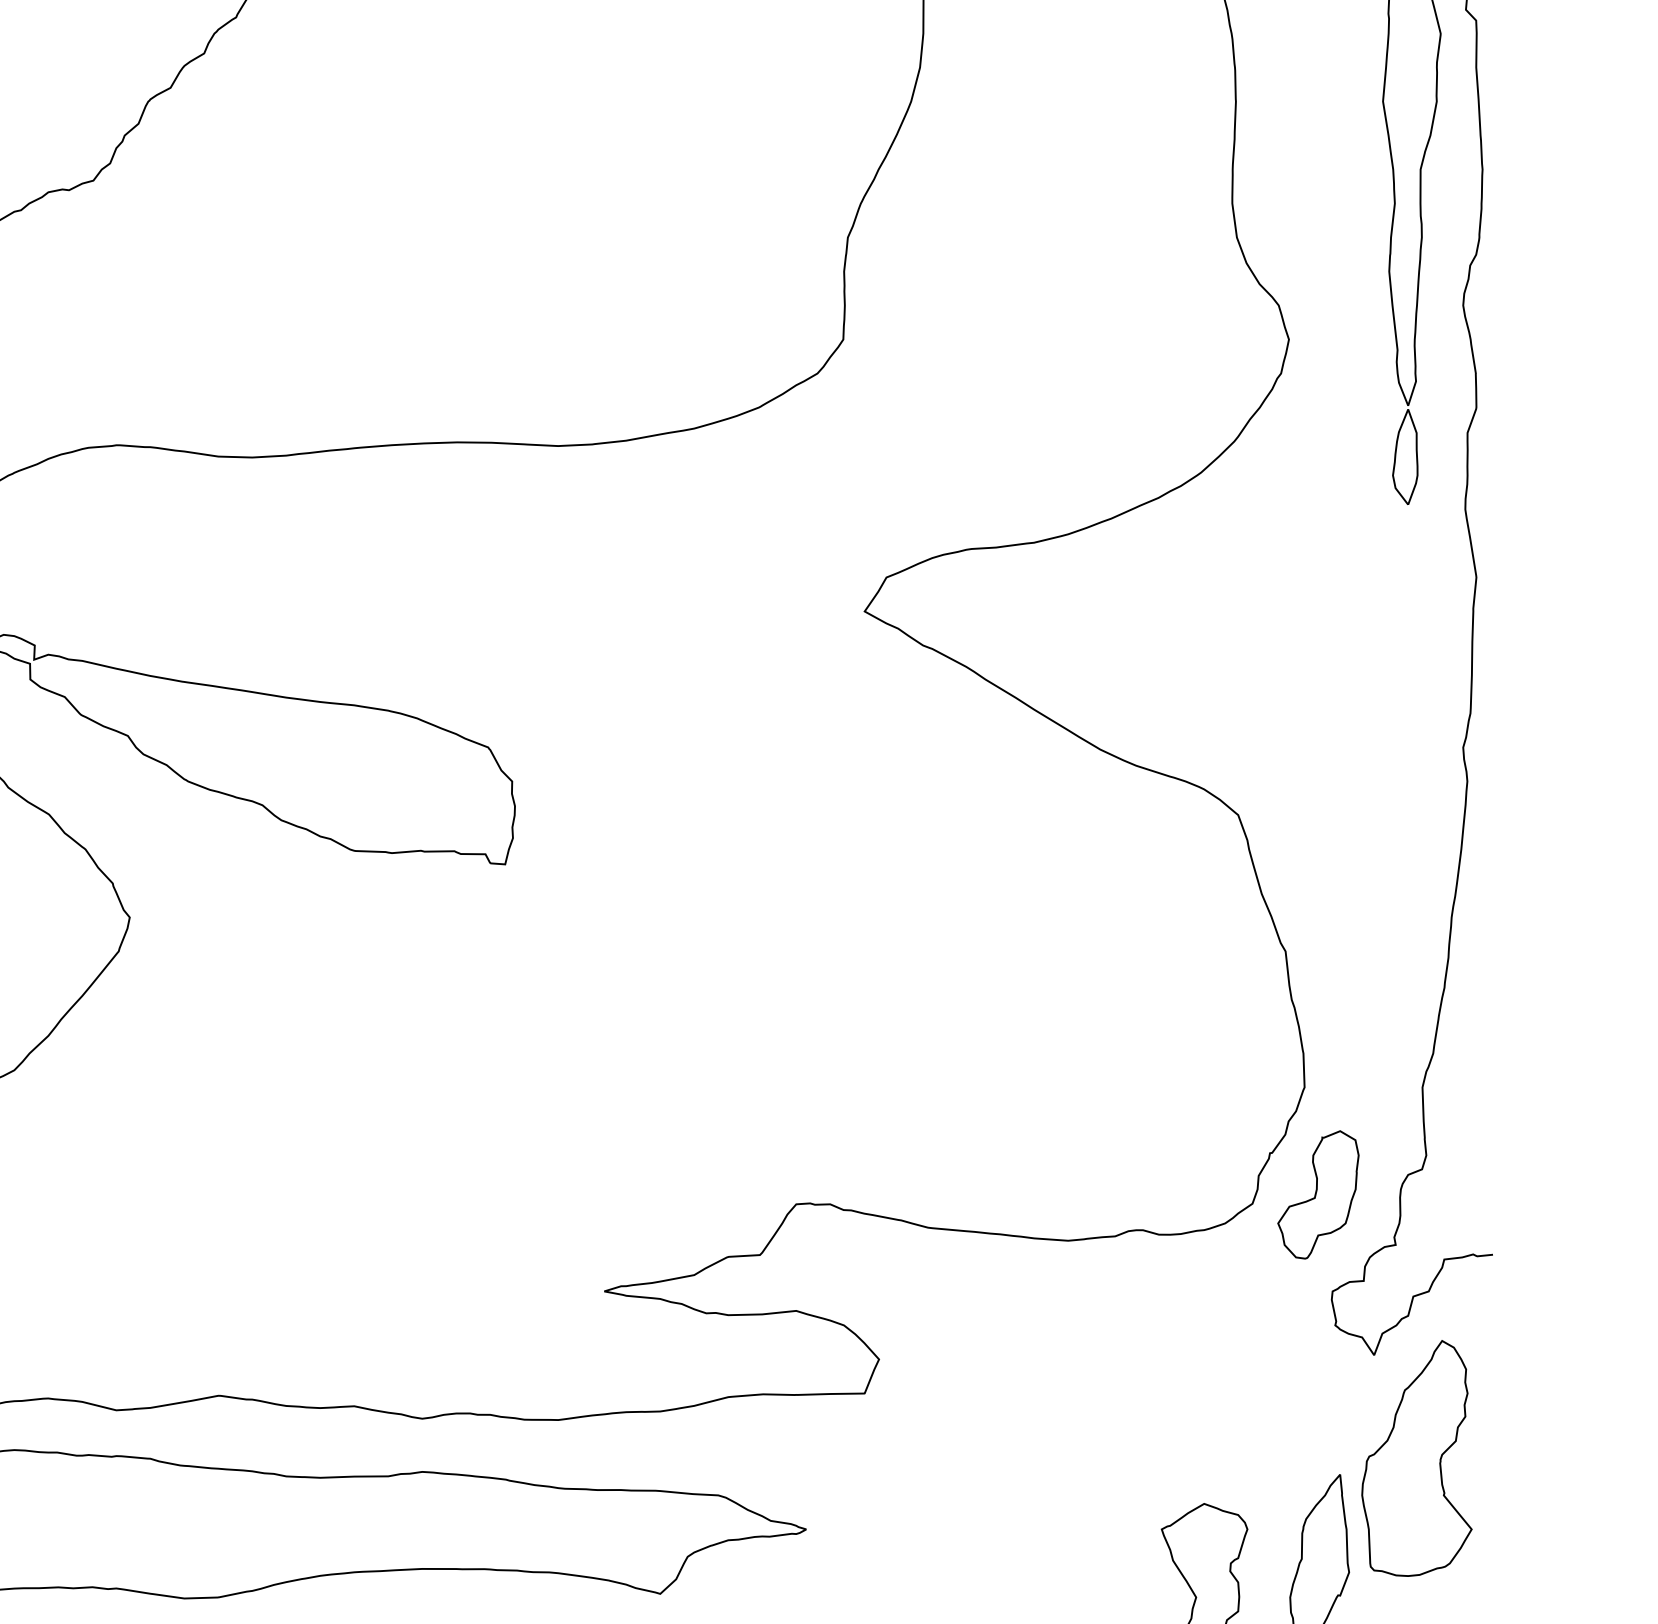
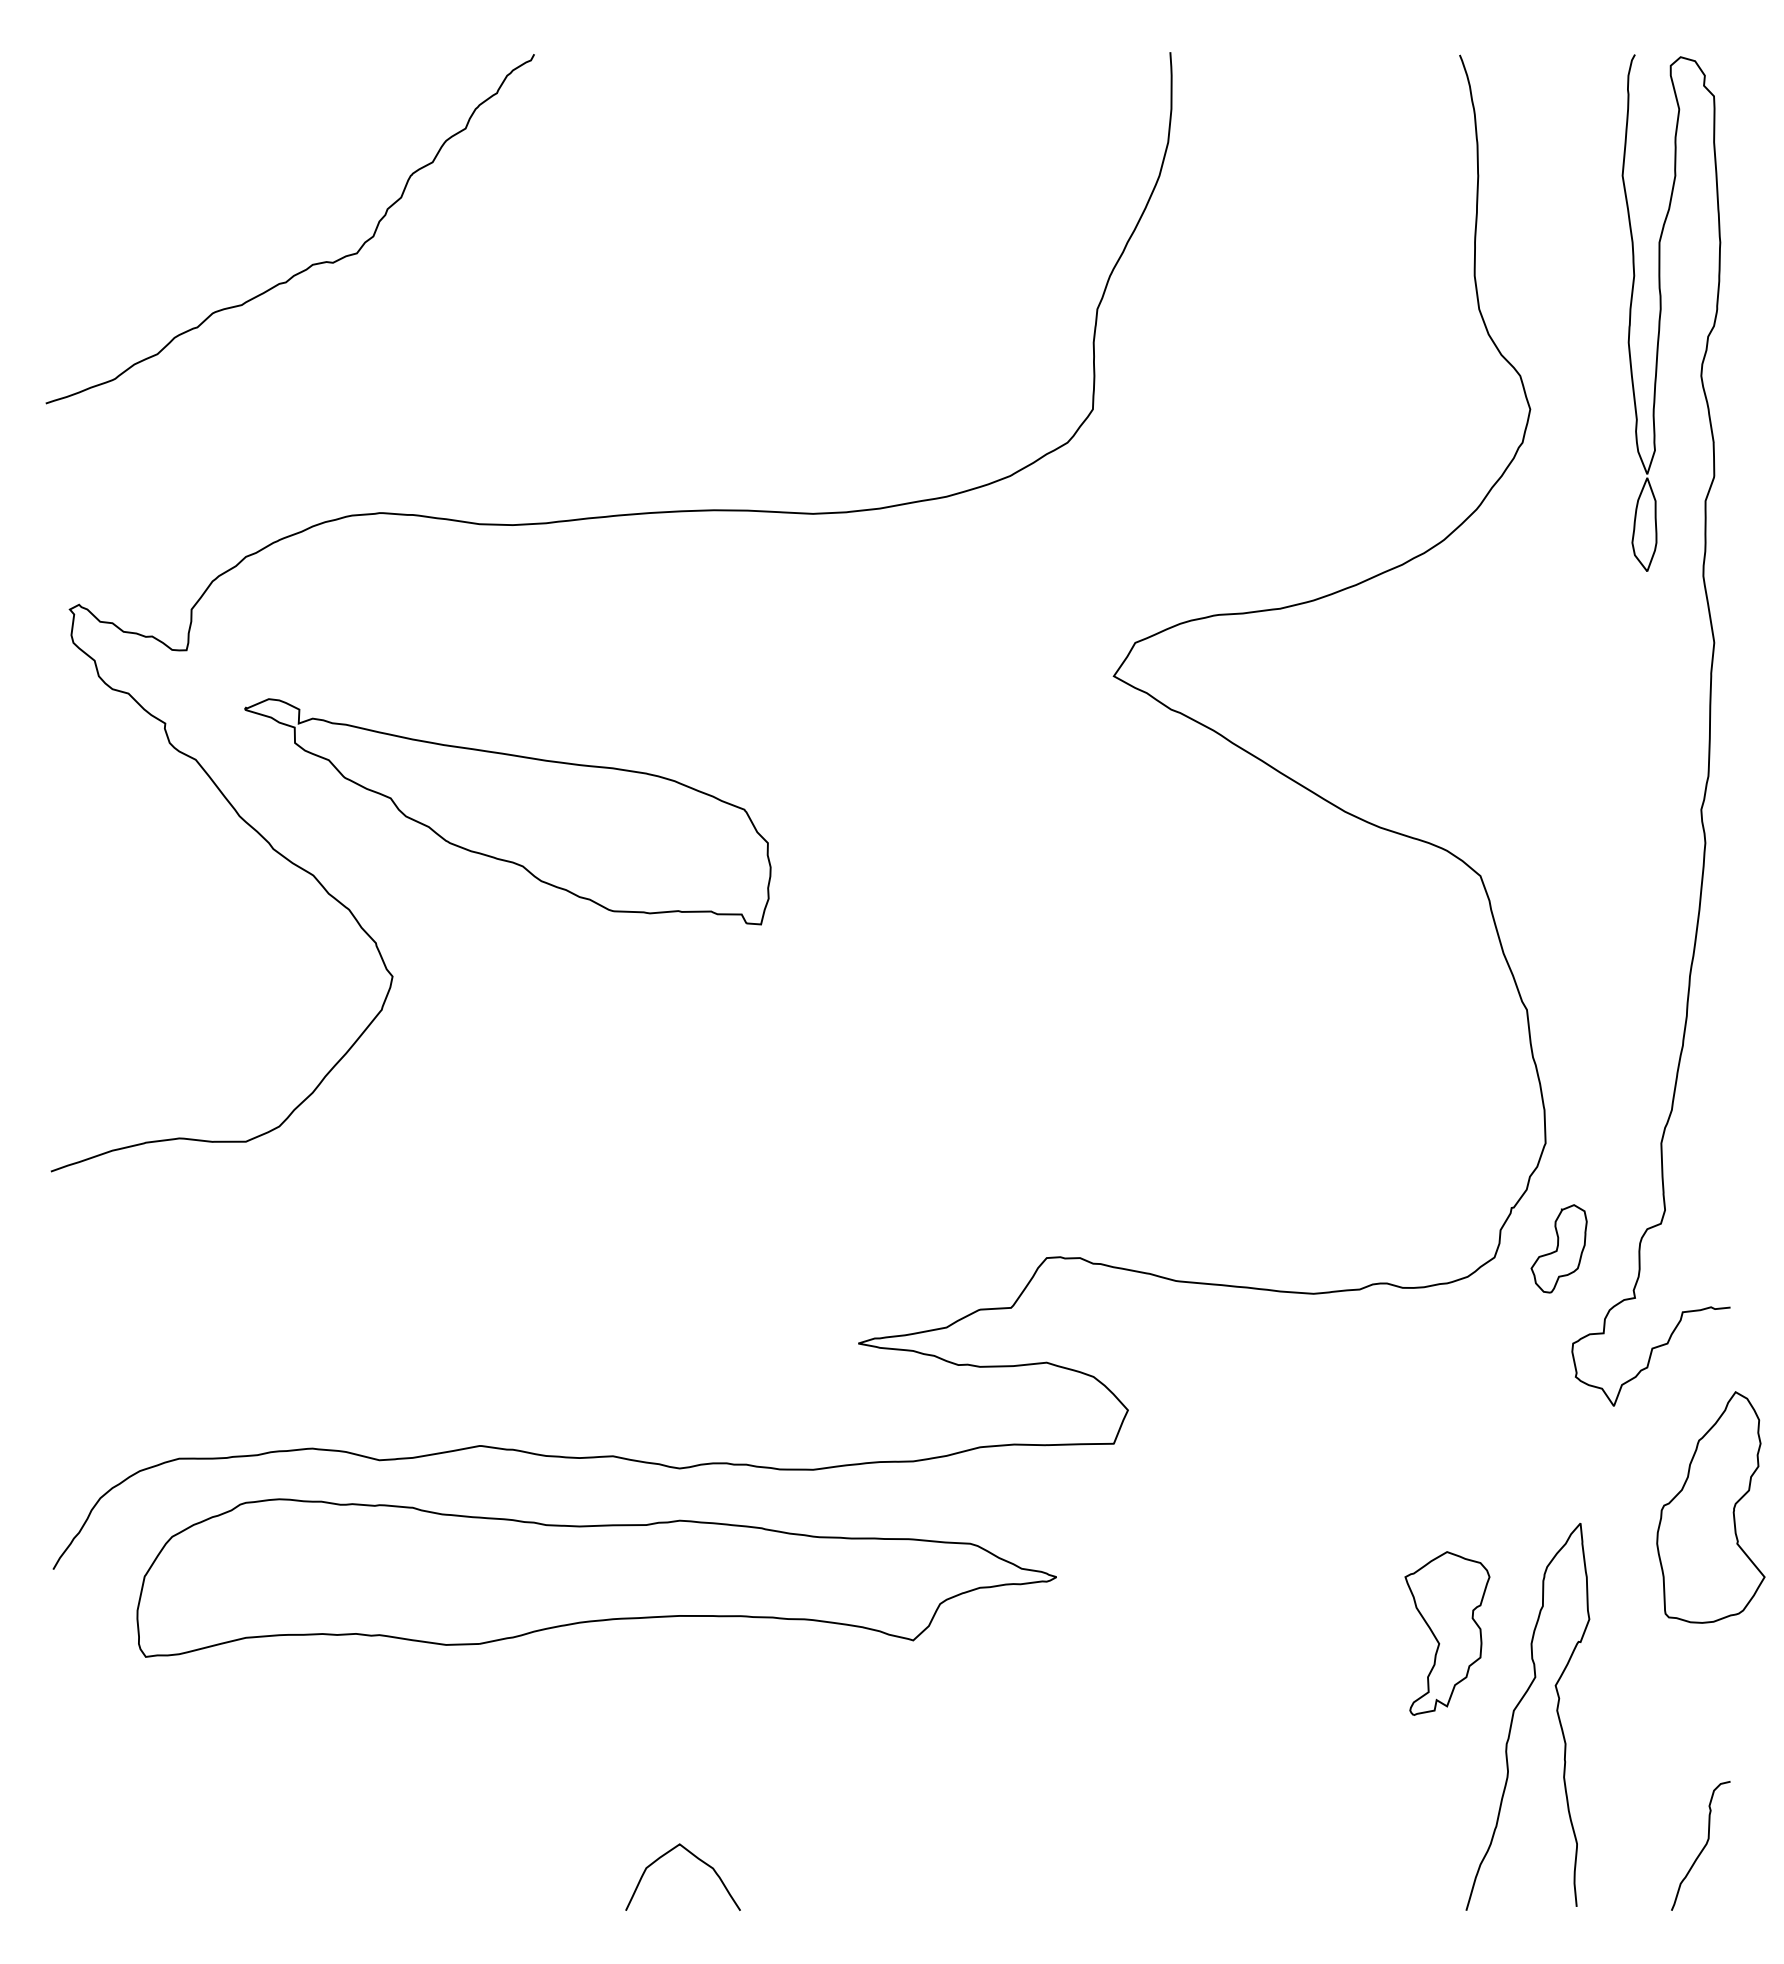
part: (1317, 1194) -> (1558, 1248), size x0.7
part: (1416, 1458) -> (1710, 1507), moved

